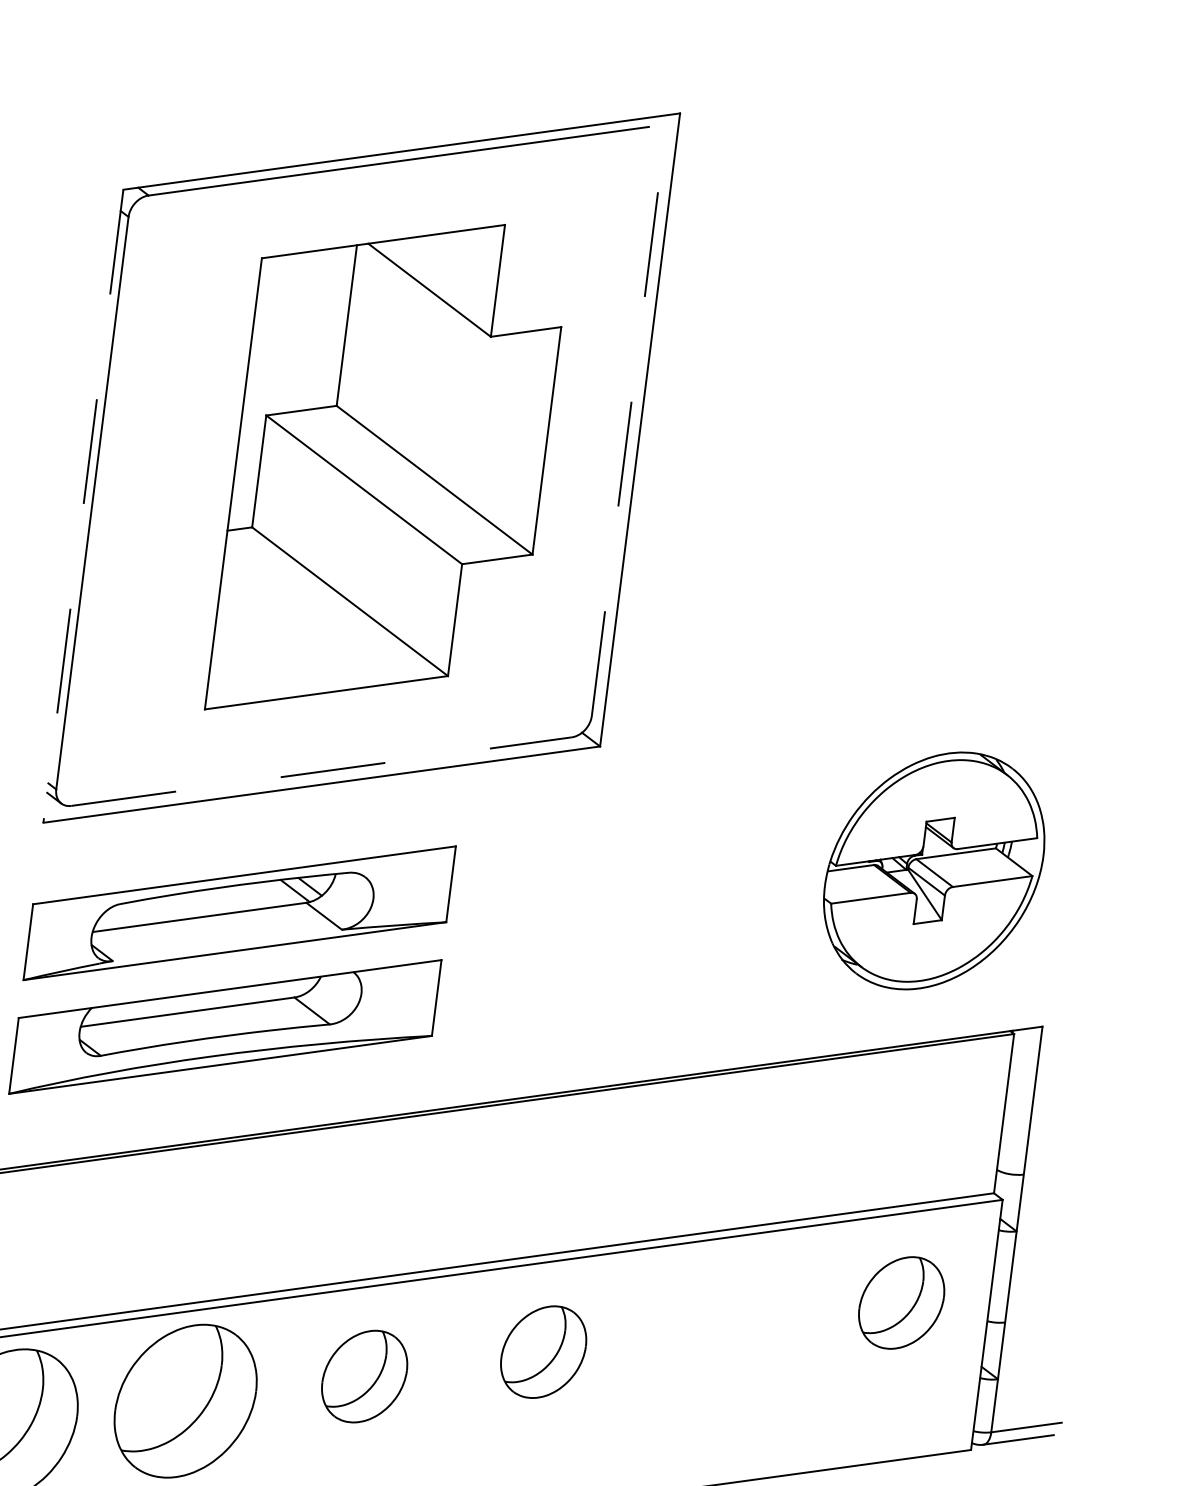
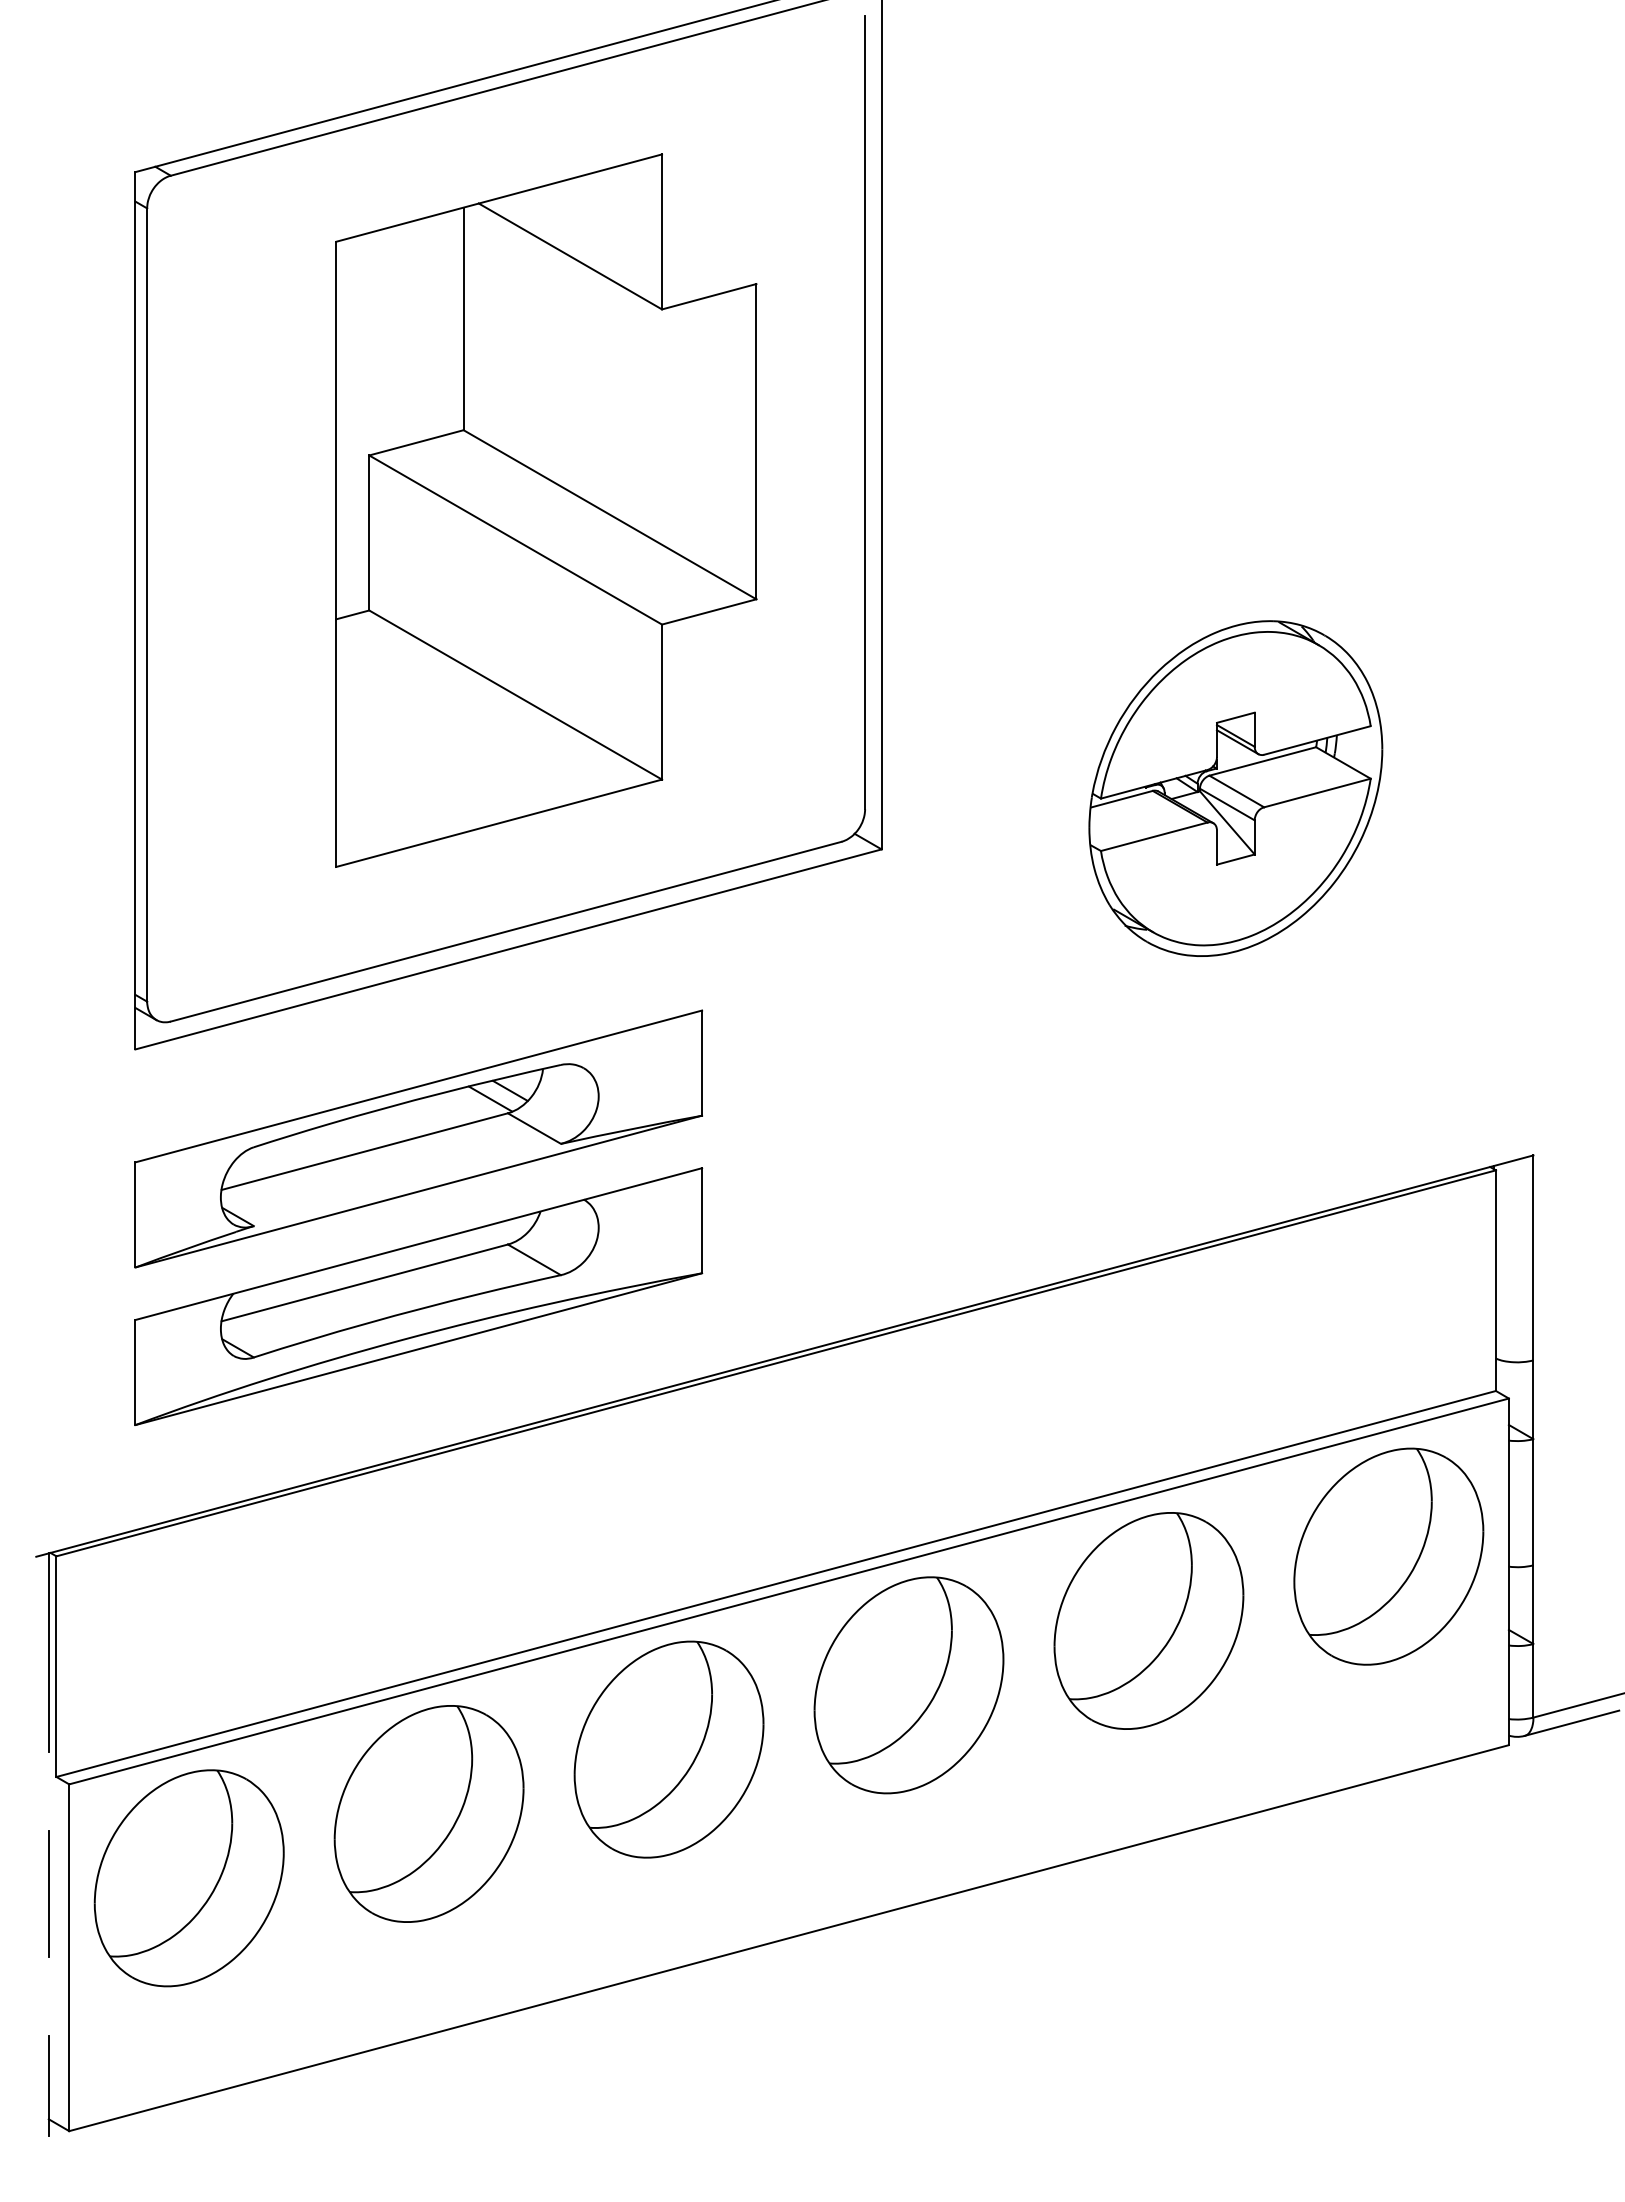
line: (628, 429) -> (865, 412), dashed -> solid
line: (83, 506) -> (135, 610), dashed -> solid
line: (321, 771) -> (506, 931), dashed -> solid
part: (933, 870) -> (1235, 788), moved
part: (901, 1302) -> (1388, 1556), size x1.67
part: (722, 1327) -> (1148, 1620), added
part: (543, 1352) -> (908, 1685), size x1.67
part: (364, 1376) -> (668, 1749), size x1.67

